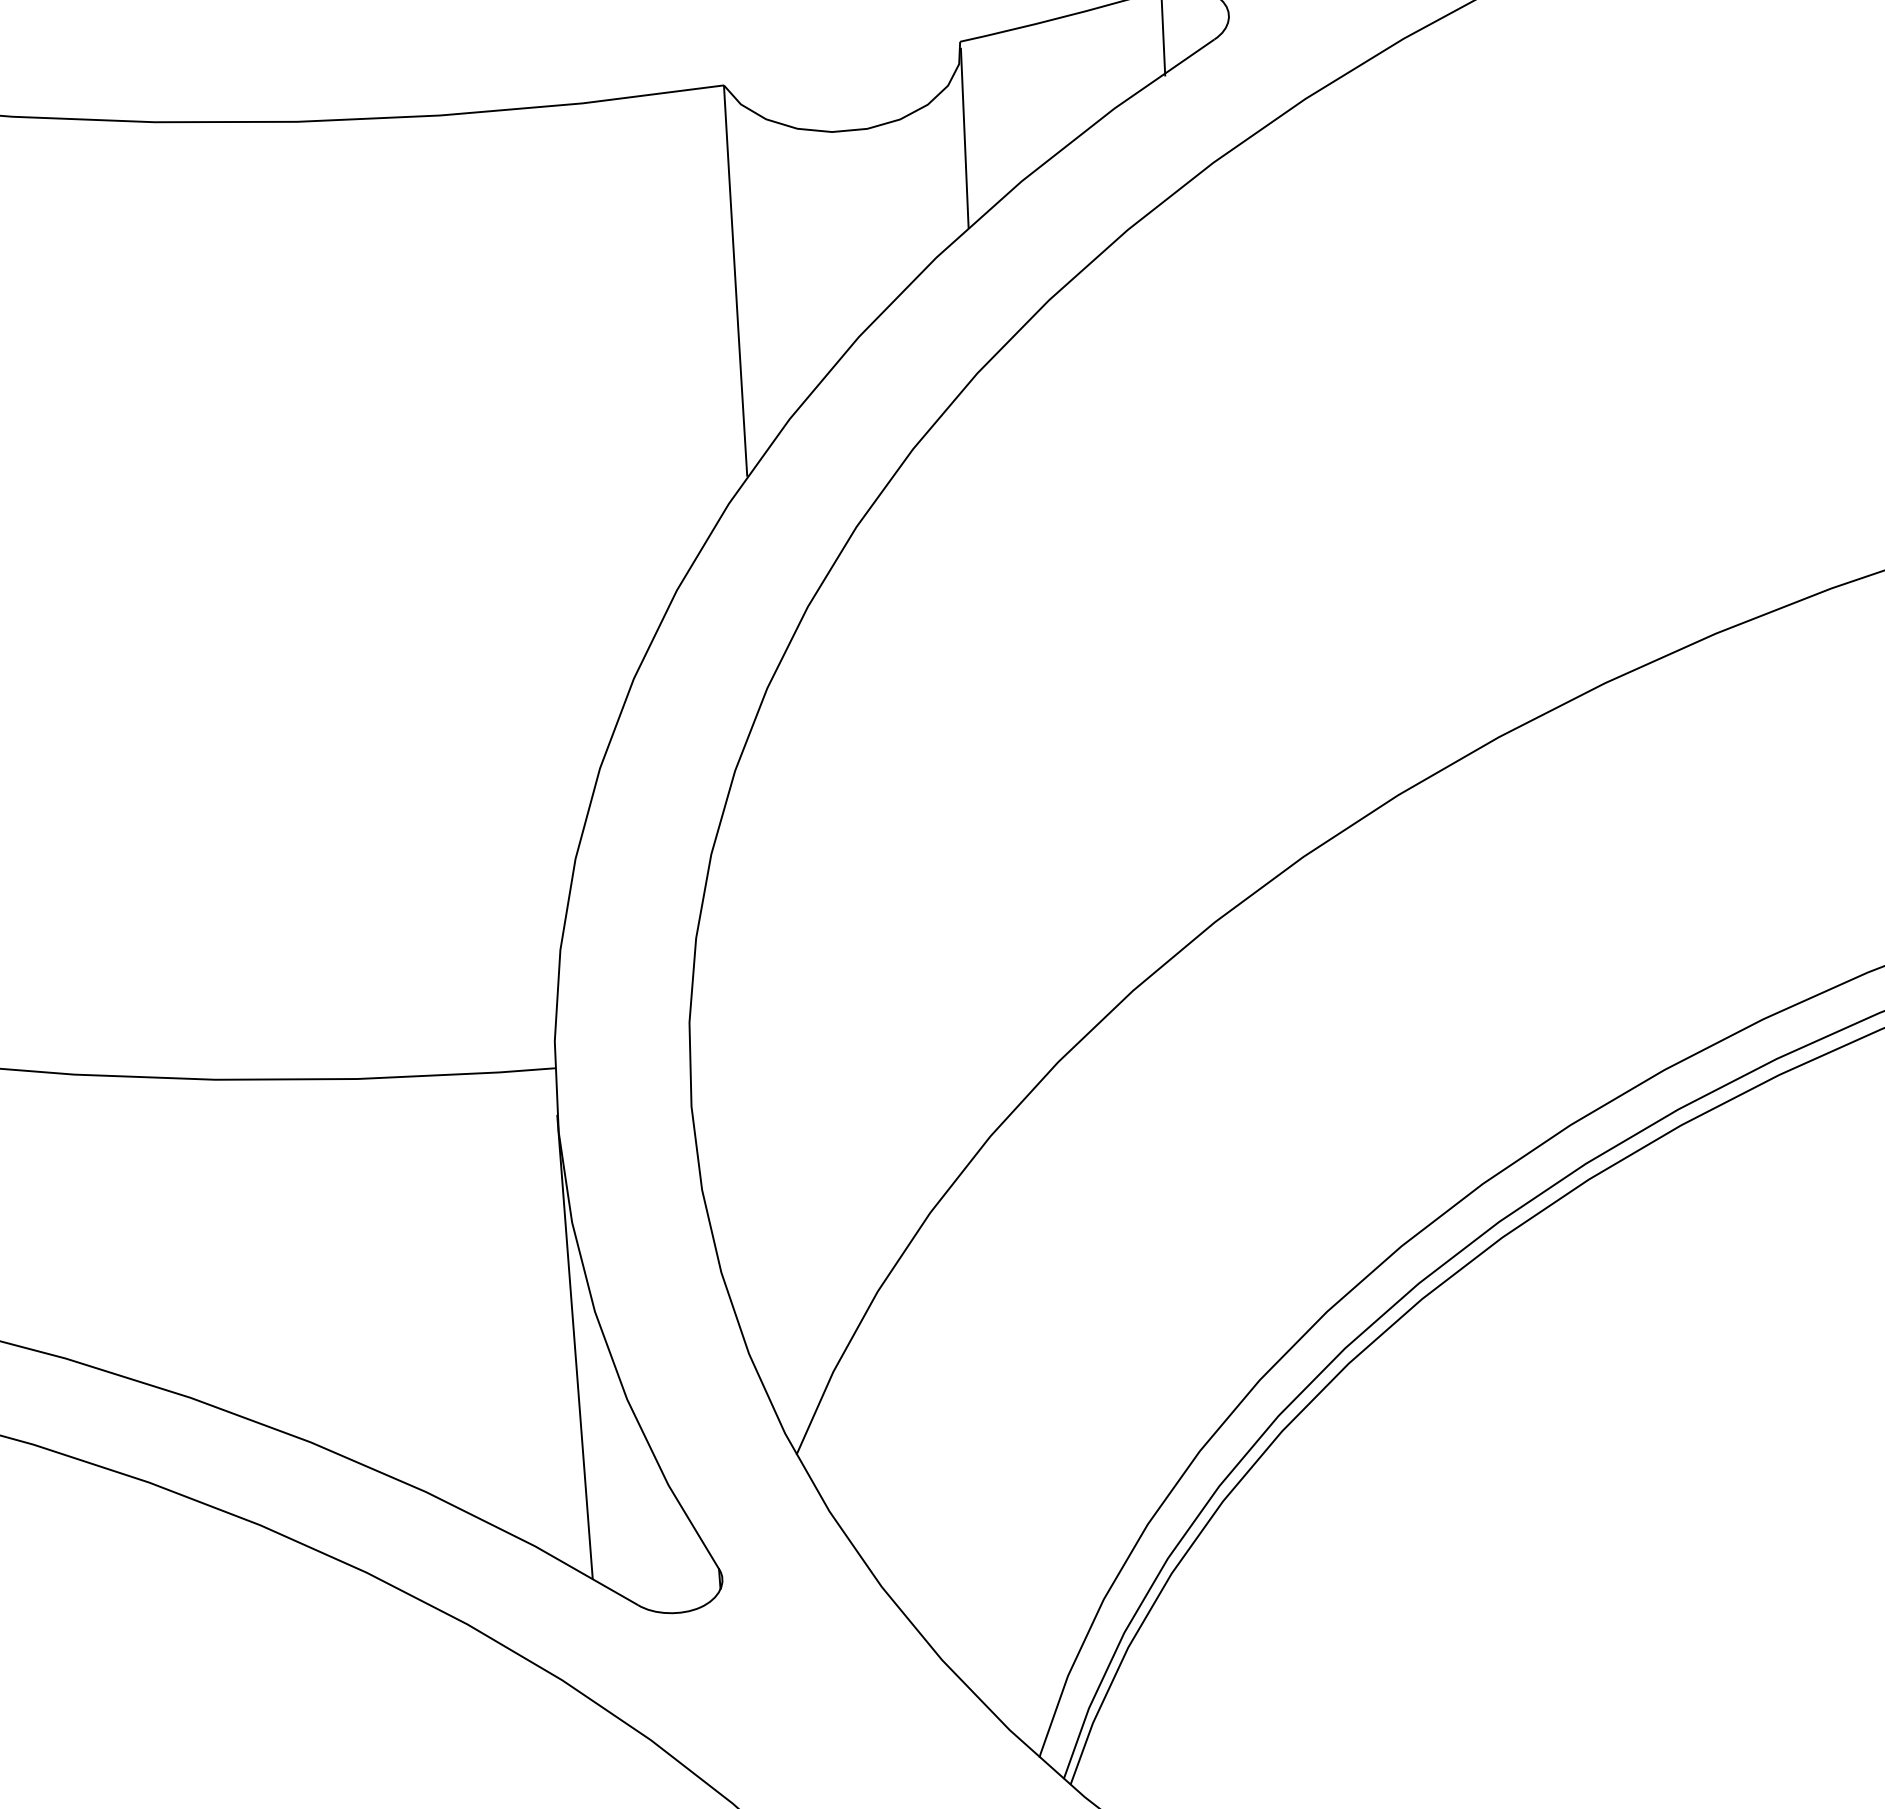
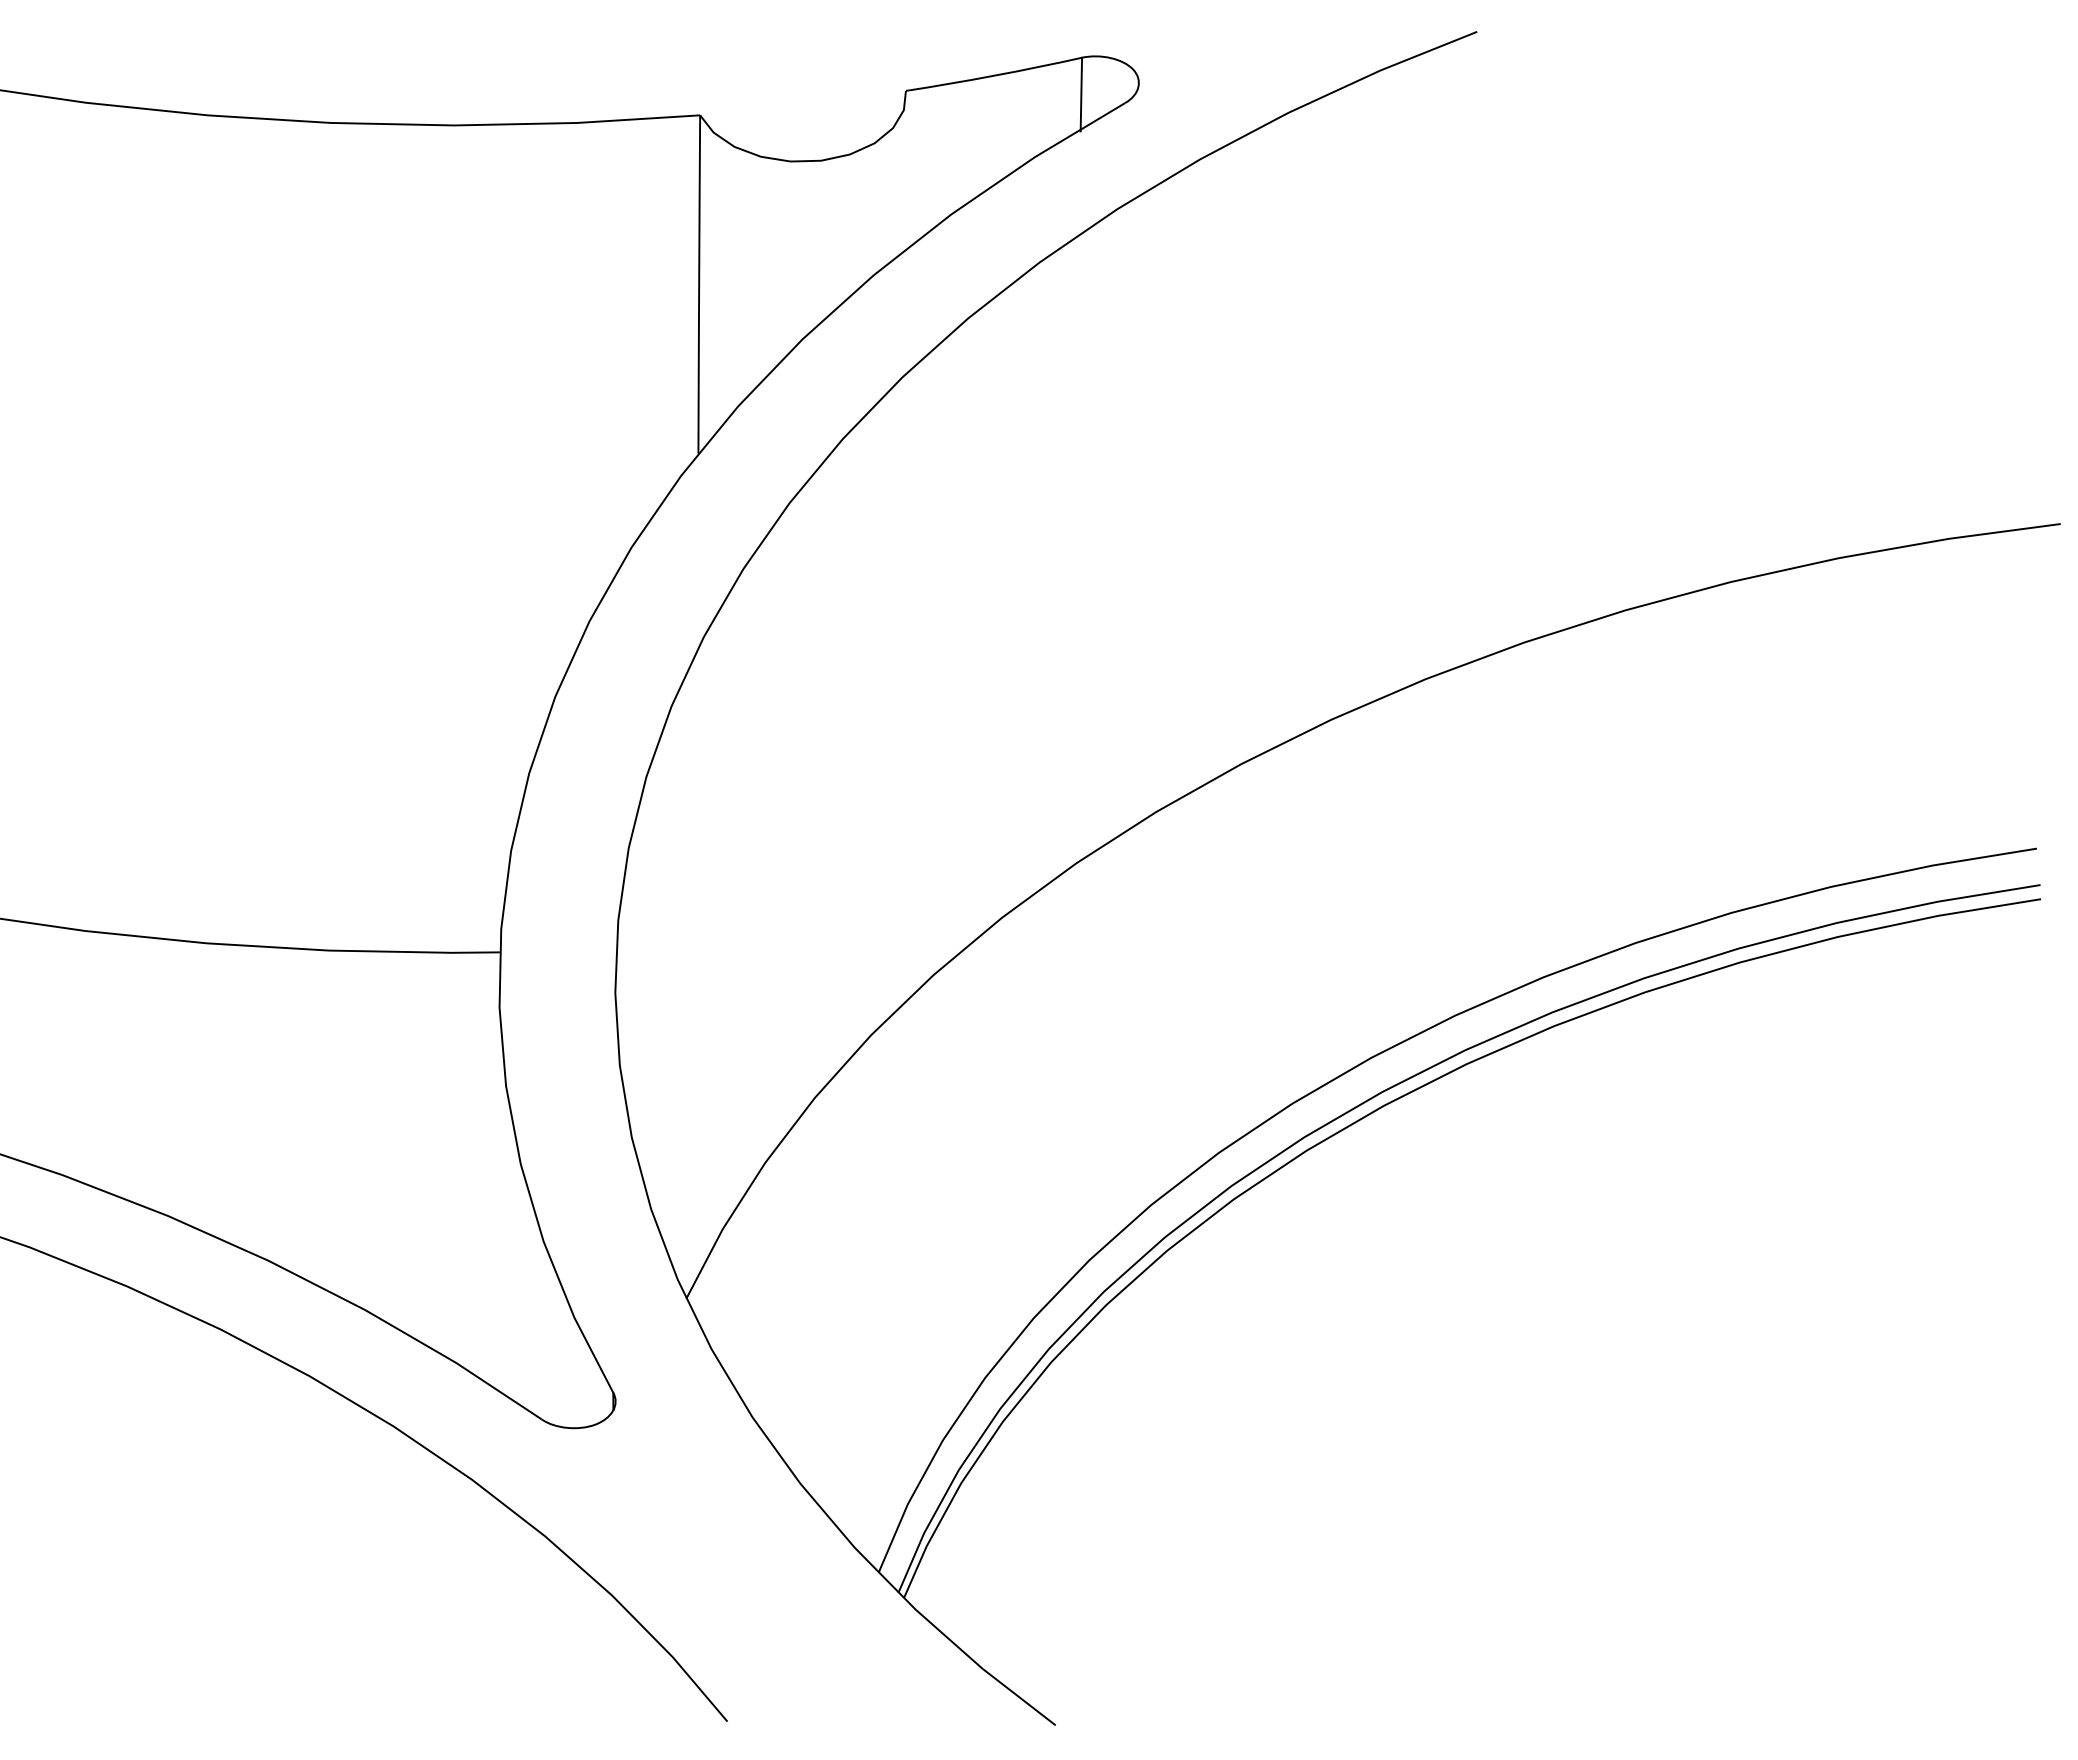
line: (964, 137) -> (904, 173), removed
line: (574, 1347) -> (501, 1193), removed

